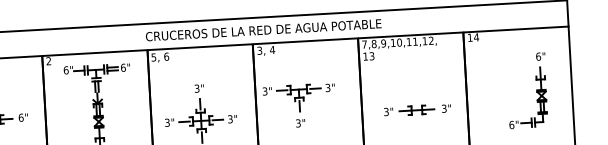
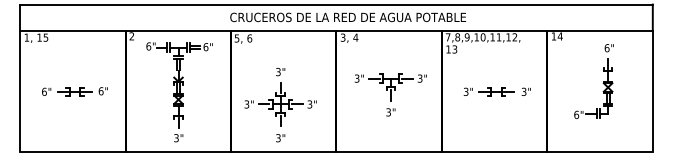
part: (535, 92) -> (602, 83), moved
part: (299, 105) -> (390, 94), moved
part: (416, 109) -> (496, 91), moved

